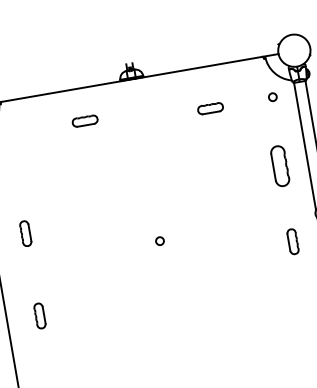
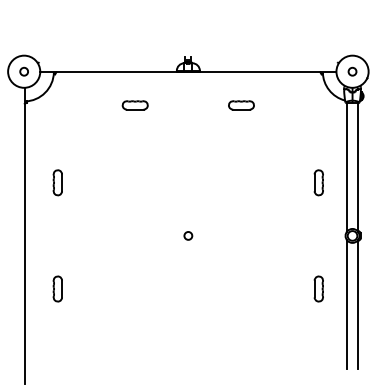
circle: (272, 96) -> (352, 71), moved
part: (210, 108) -> (241, 105), moved
part: (279, 166) -> (318, 182), size x0.62
part: (25, 233) -> (57, 182), moved
part: (292, 241) -> (318, 288), moved

